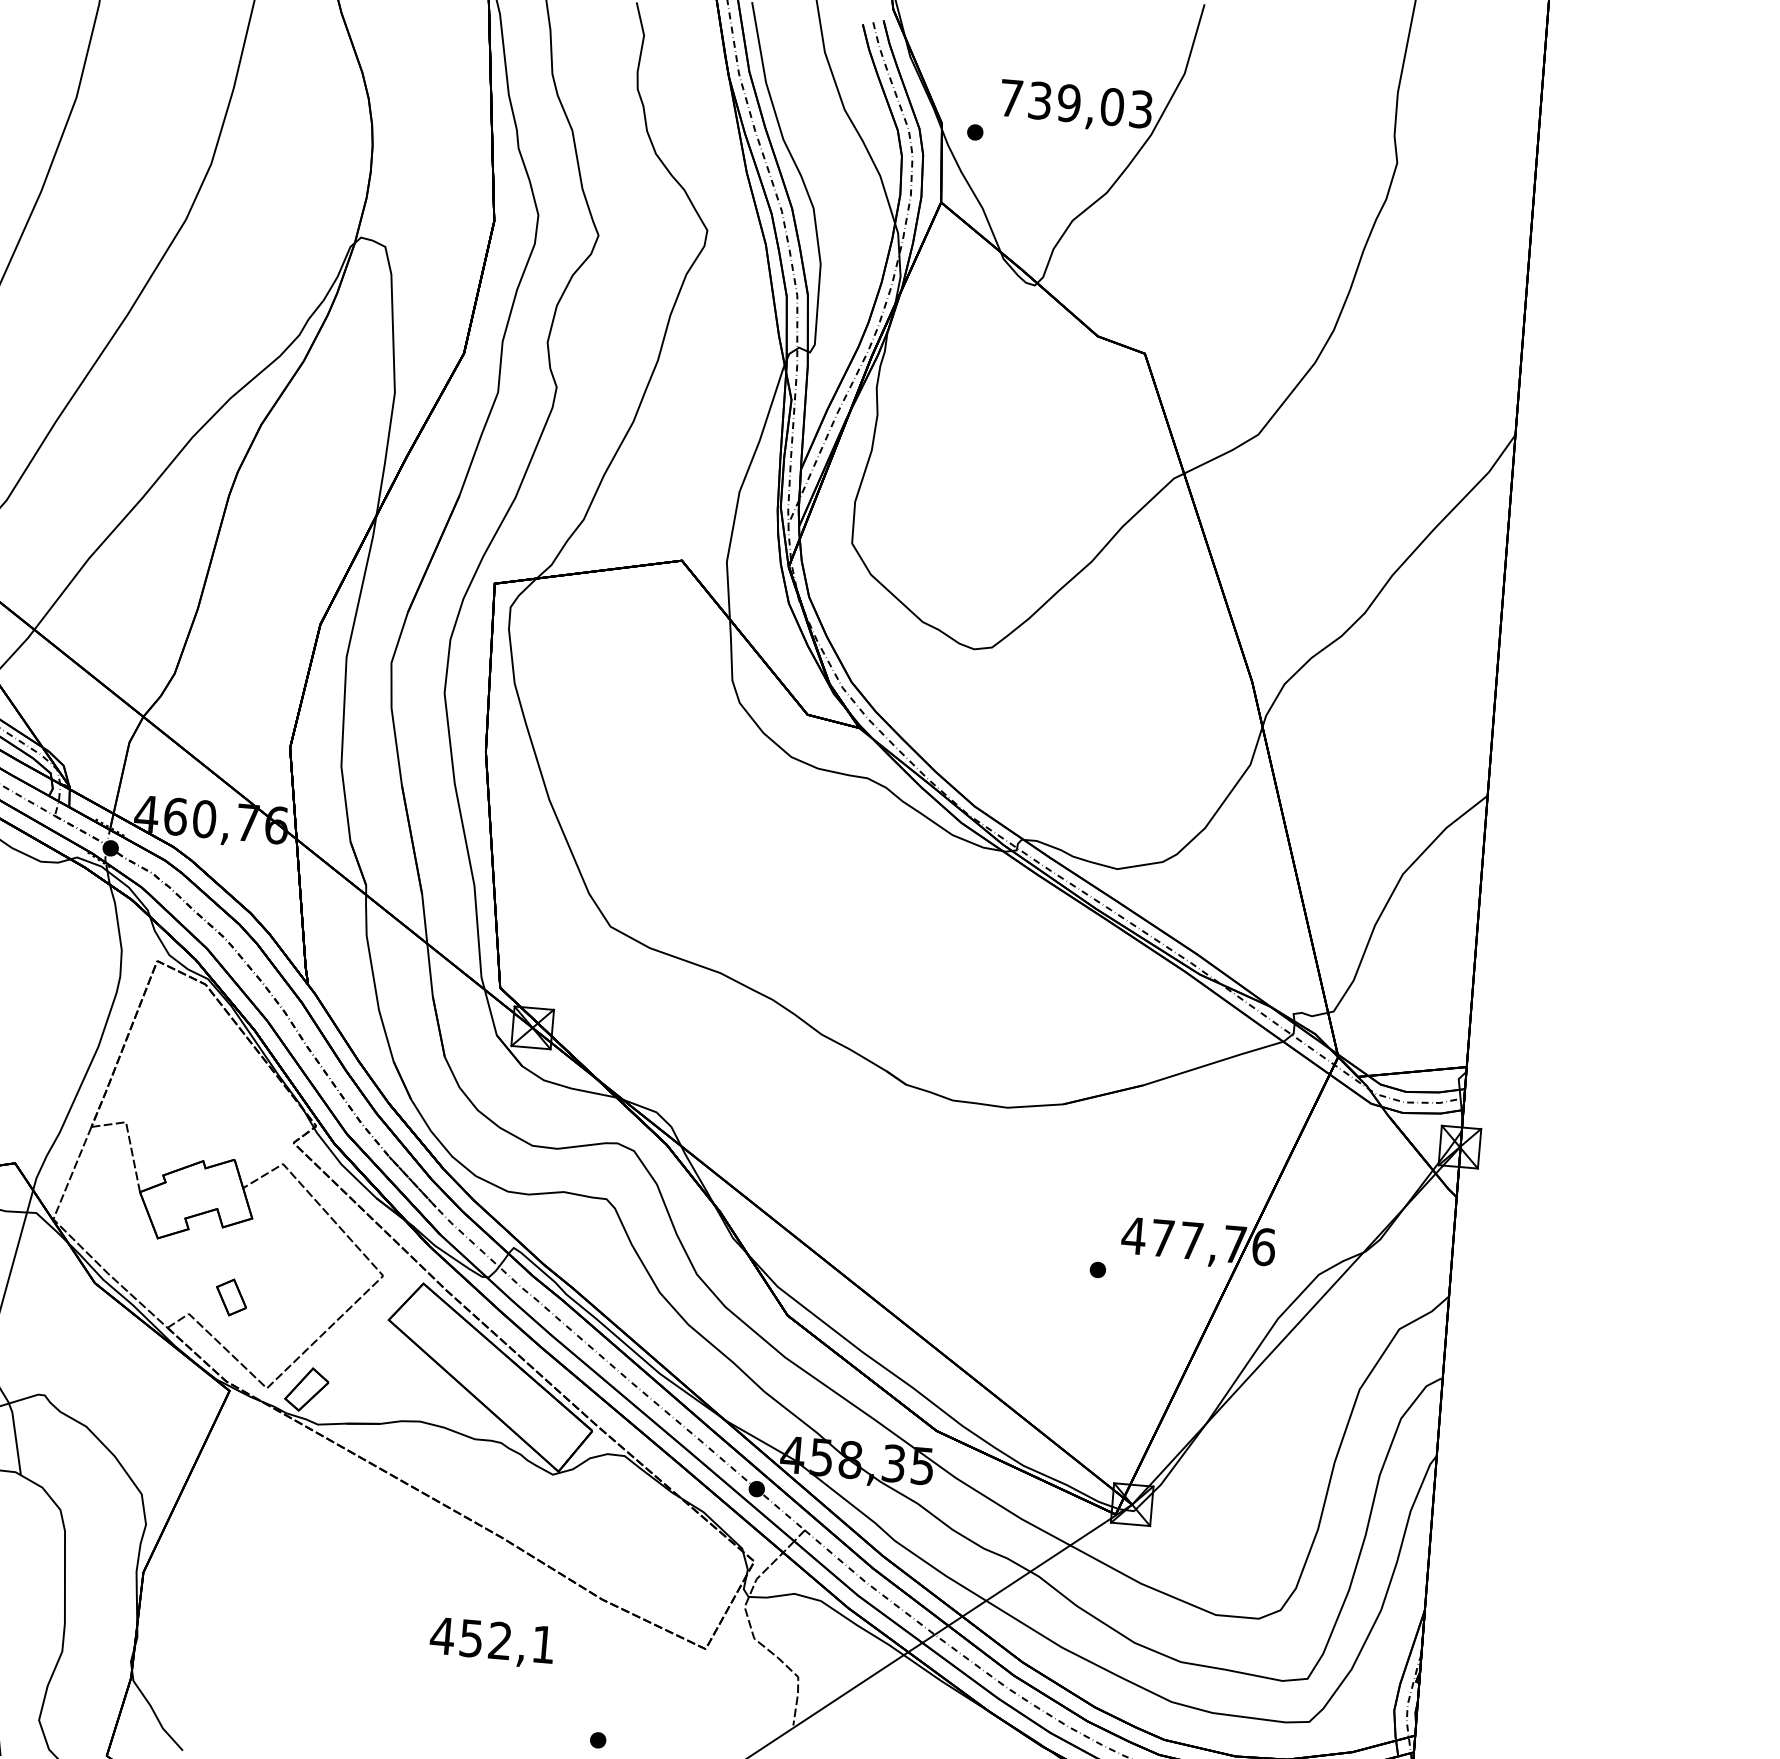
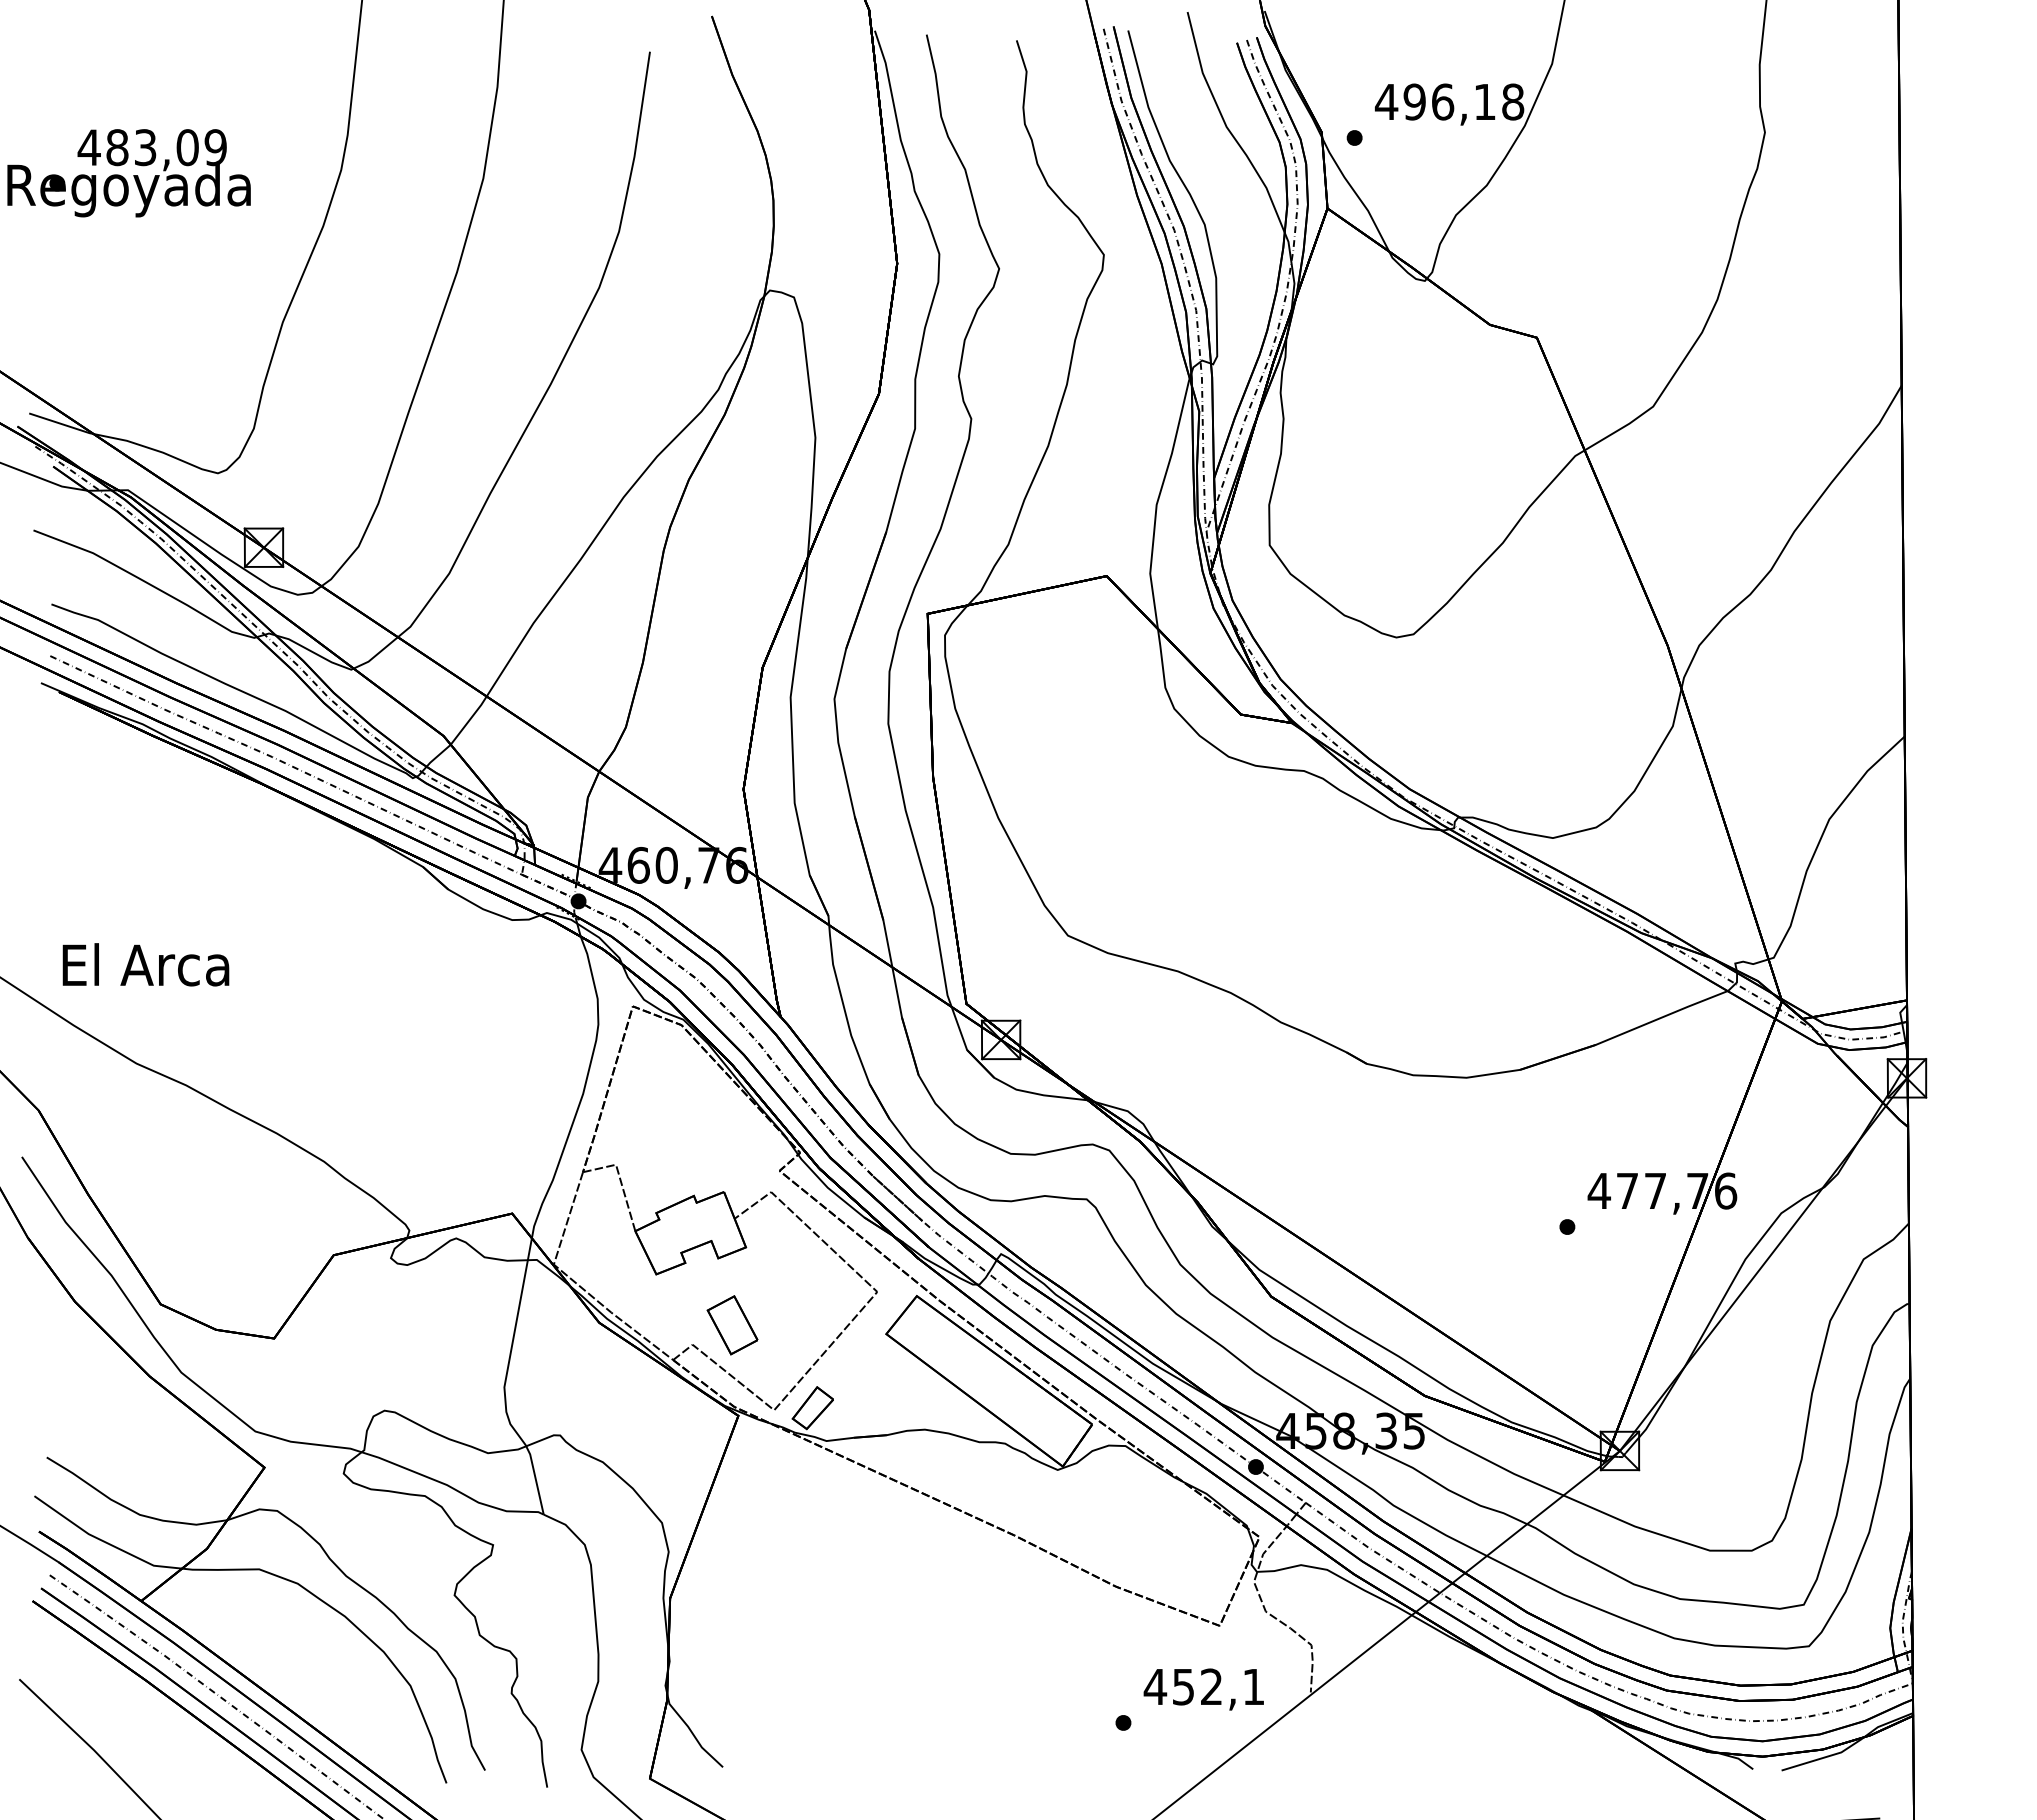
text: (1075, 103) -> (1449, 101), 739,03 -> 496,18
part: (231, 1297) -> (732, 1325), size x1.67
text: (491, 1642) -> (1203, 1689), moved

